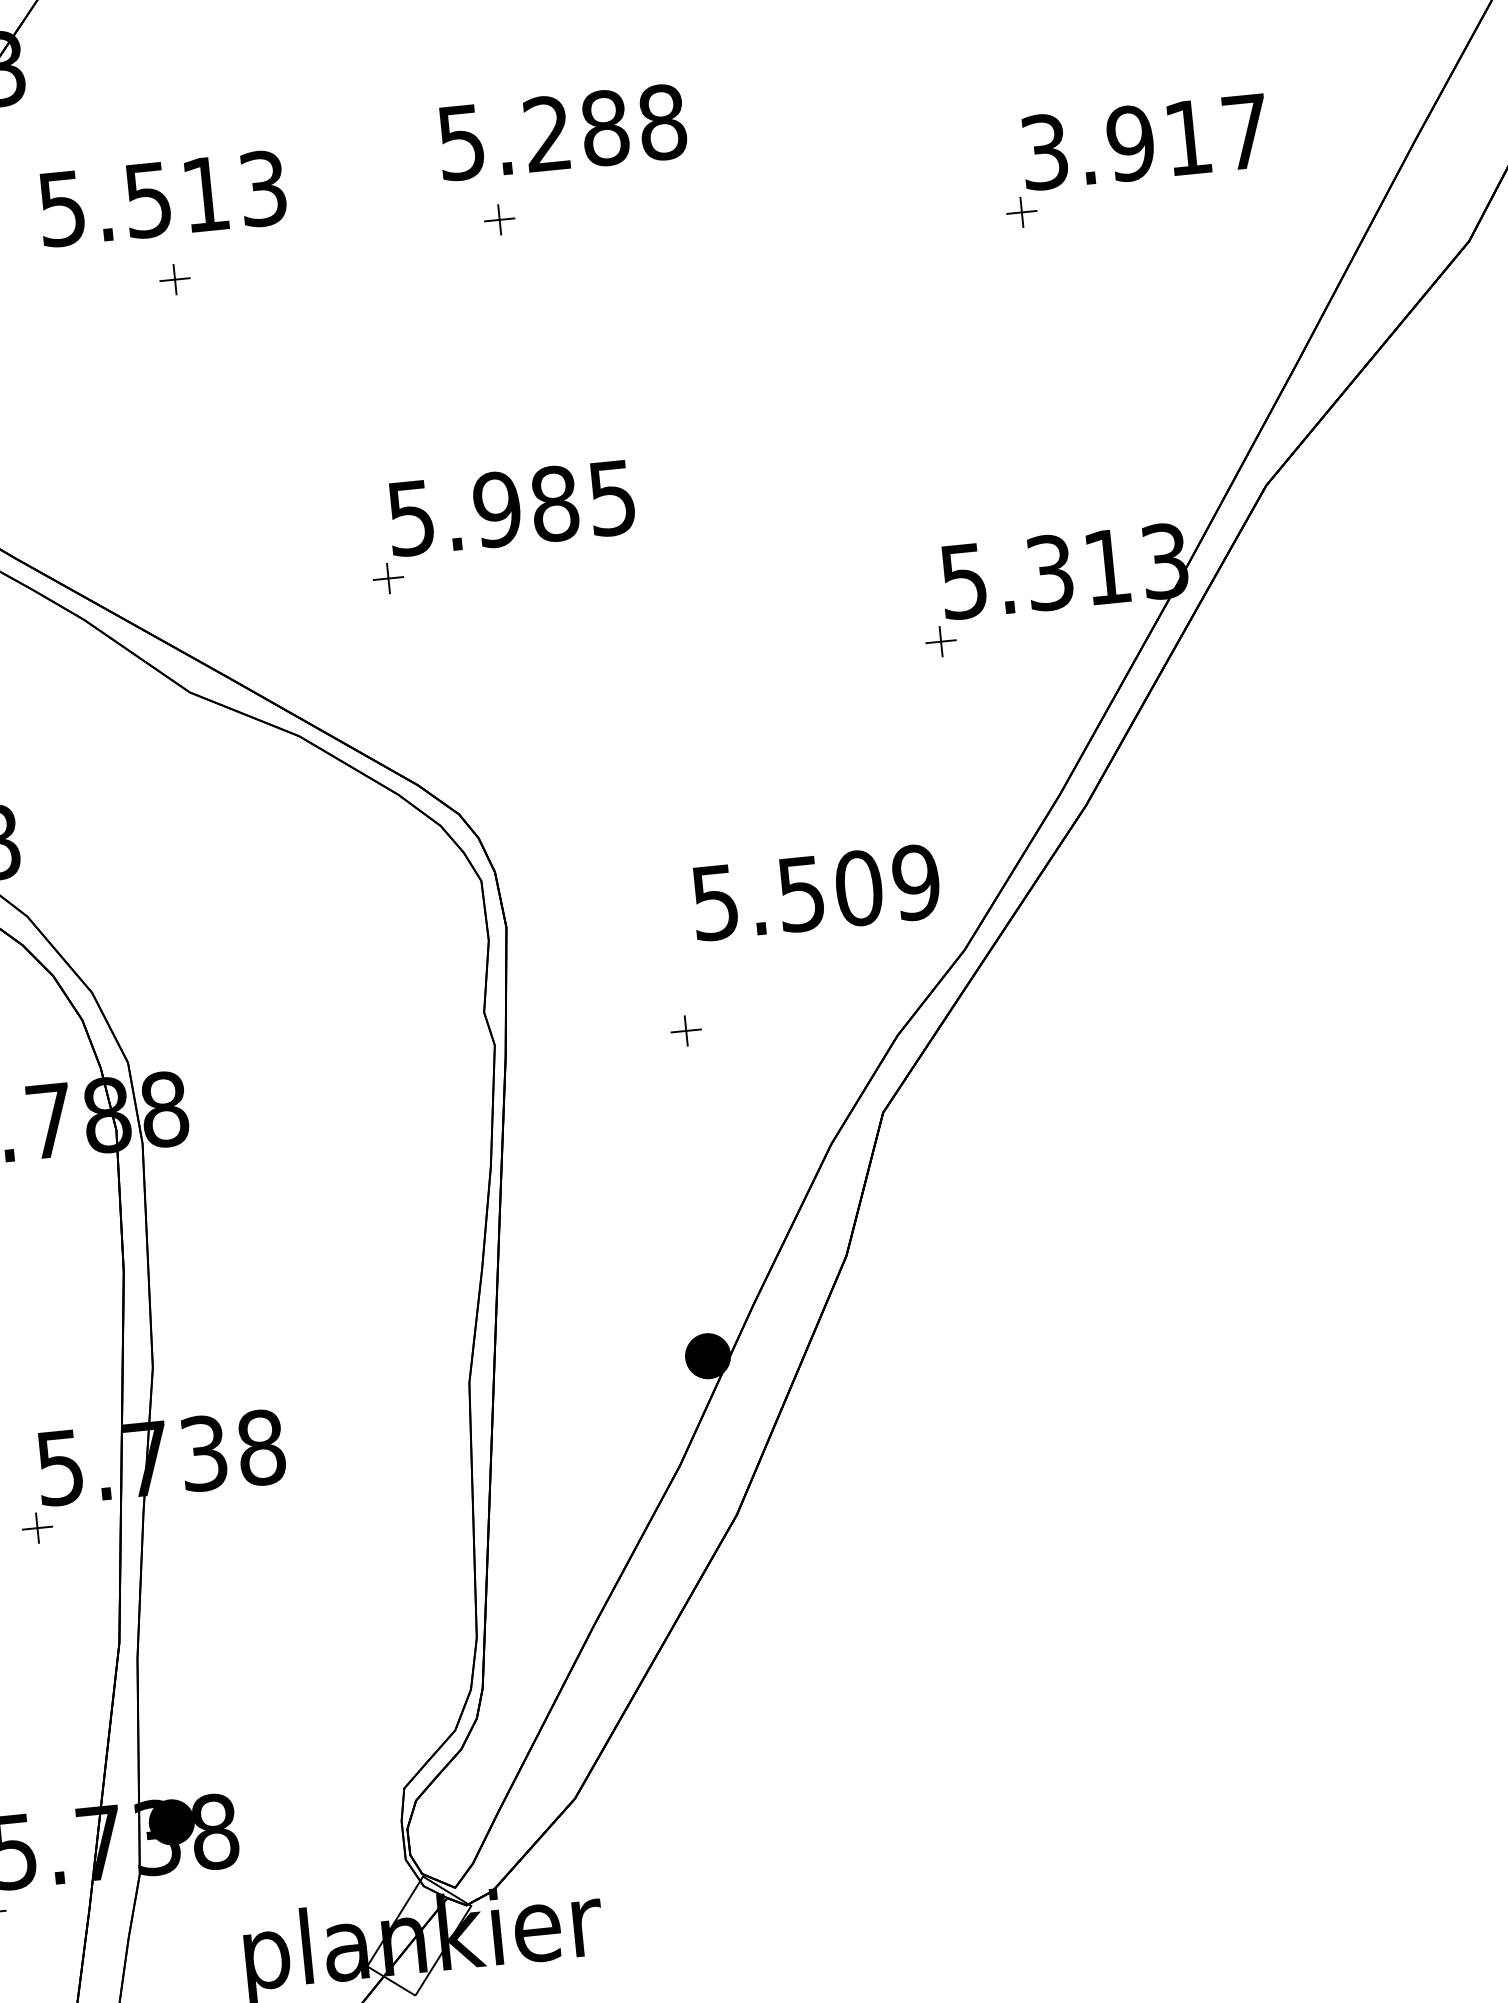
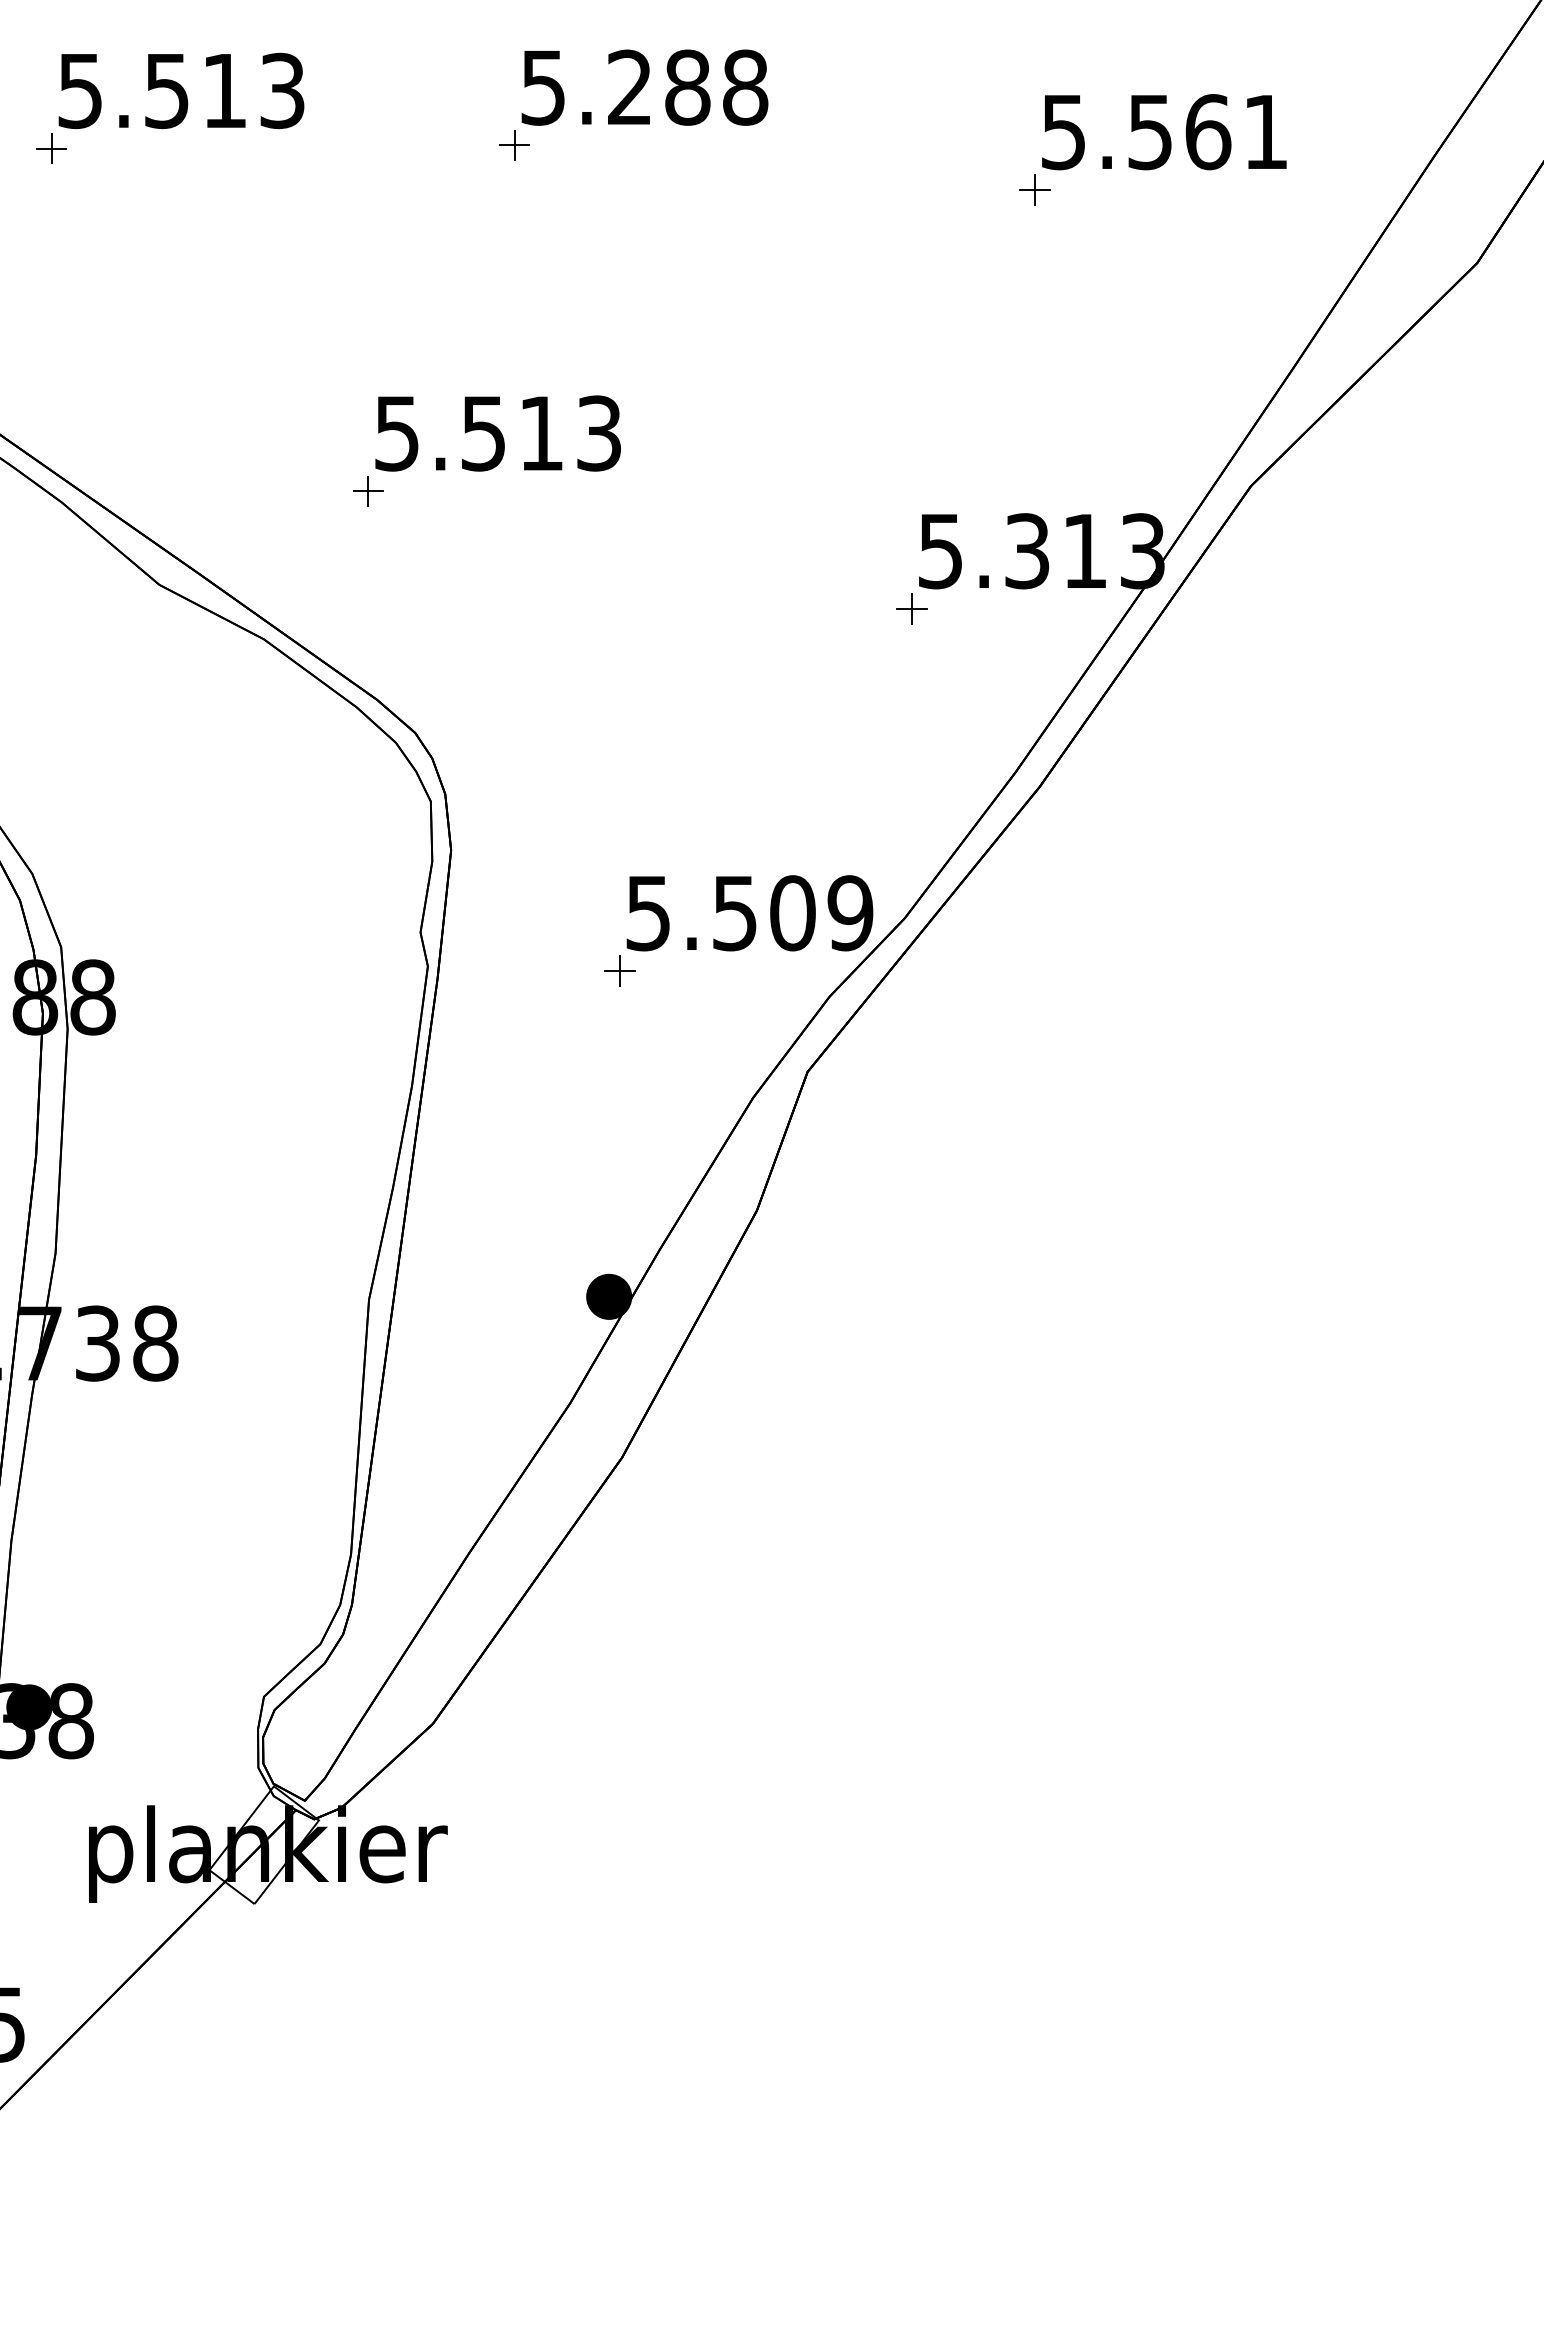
text: (562, 132) -> (644, 87), moved
text: (1144, 142) -> (1164, 132), 3.917 -> 5.561
part: (174, 279) -> (51, 148), moved
text: (553, 503) -> (540, 433), 5.985 -> 5.513
text: (815, 892) -> (749, 913), moved

